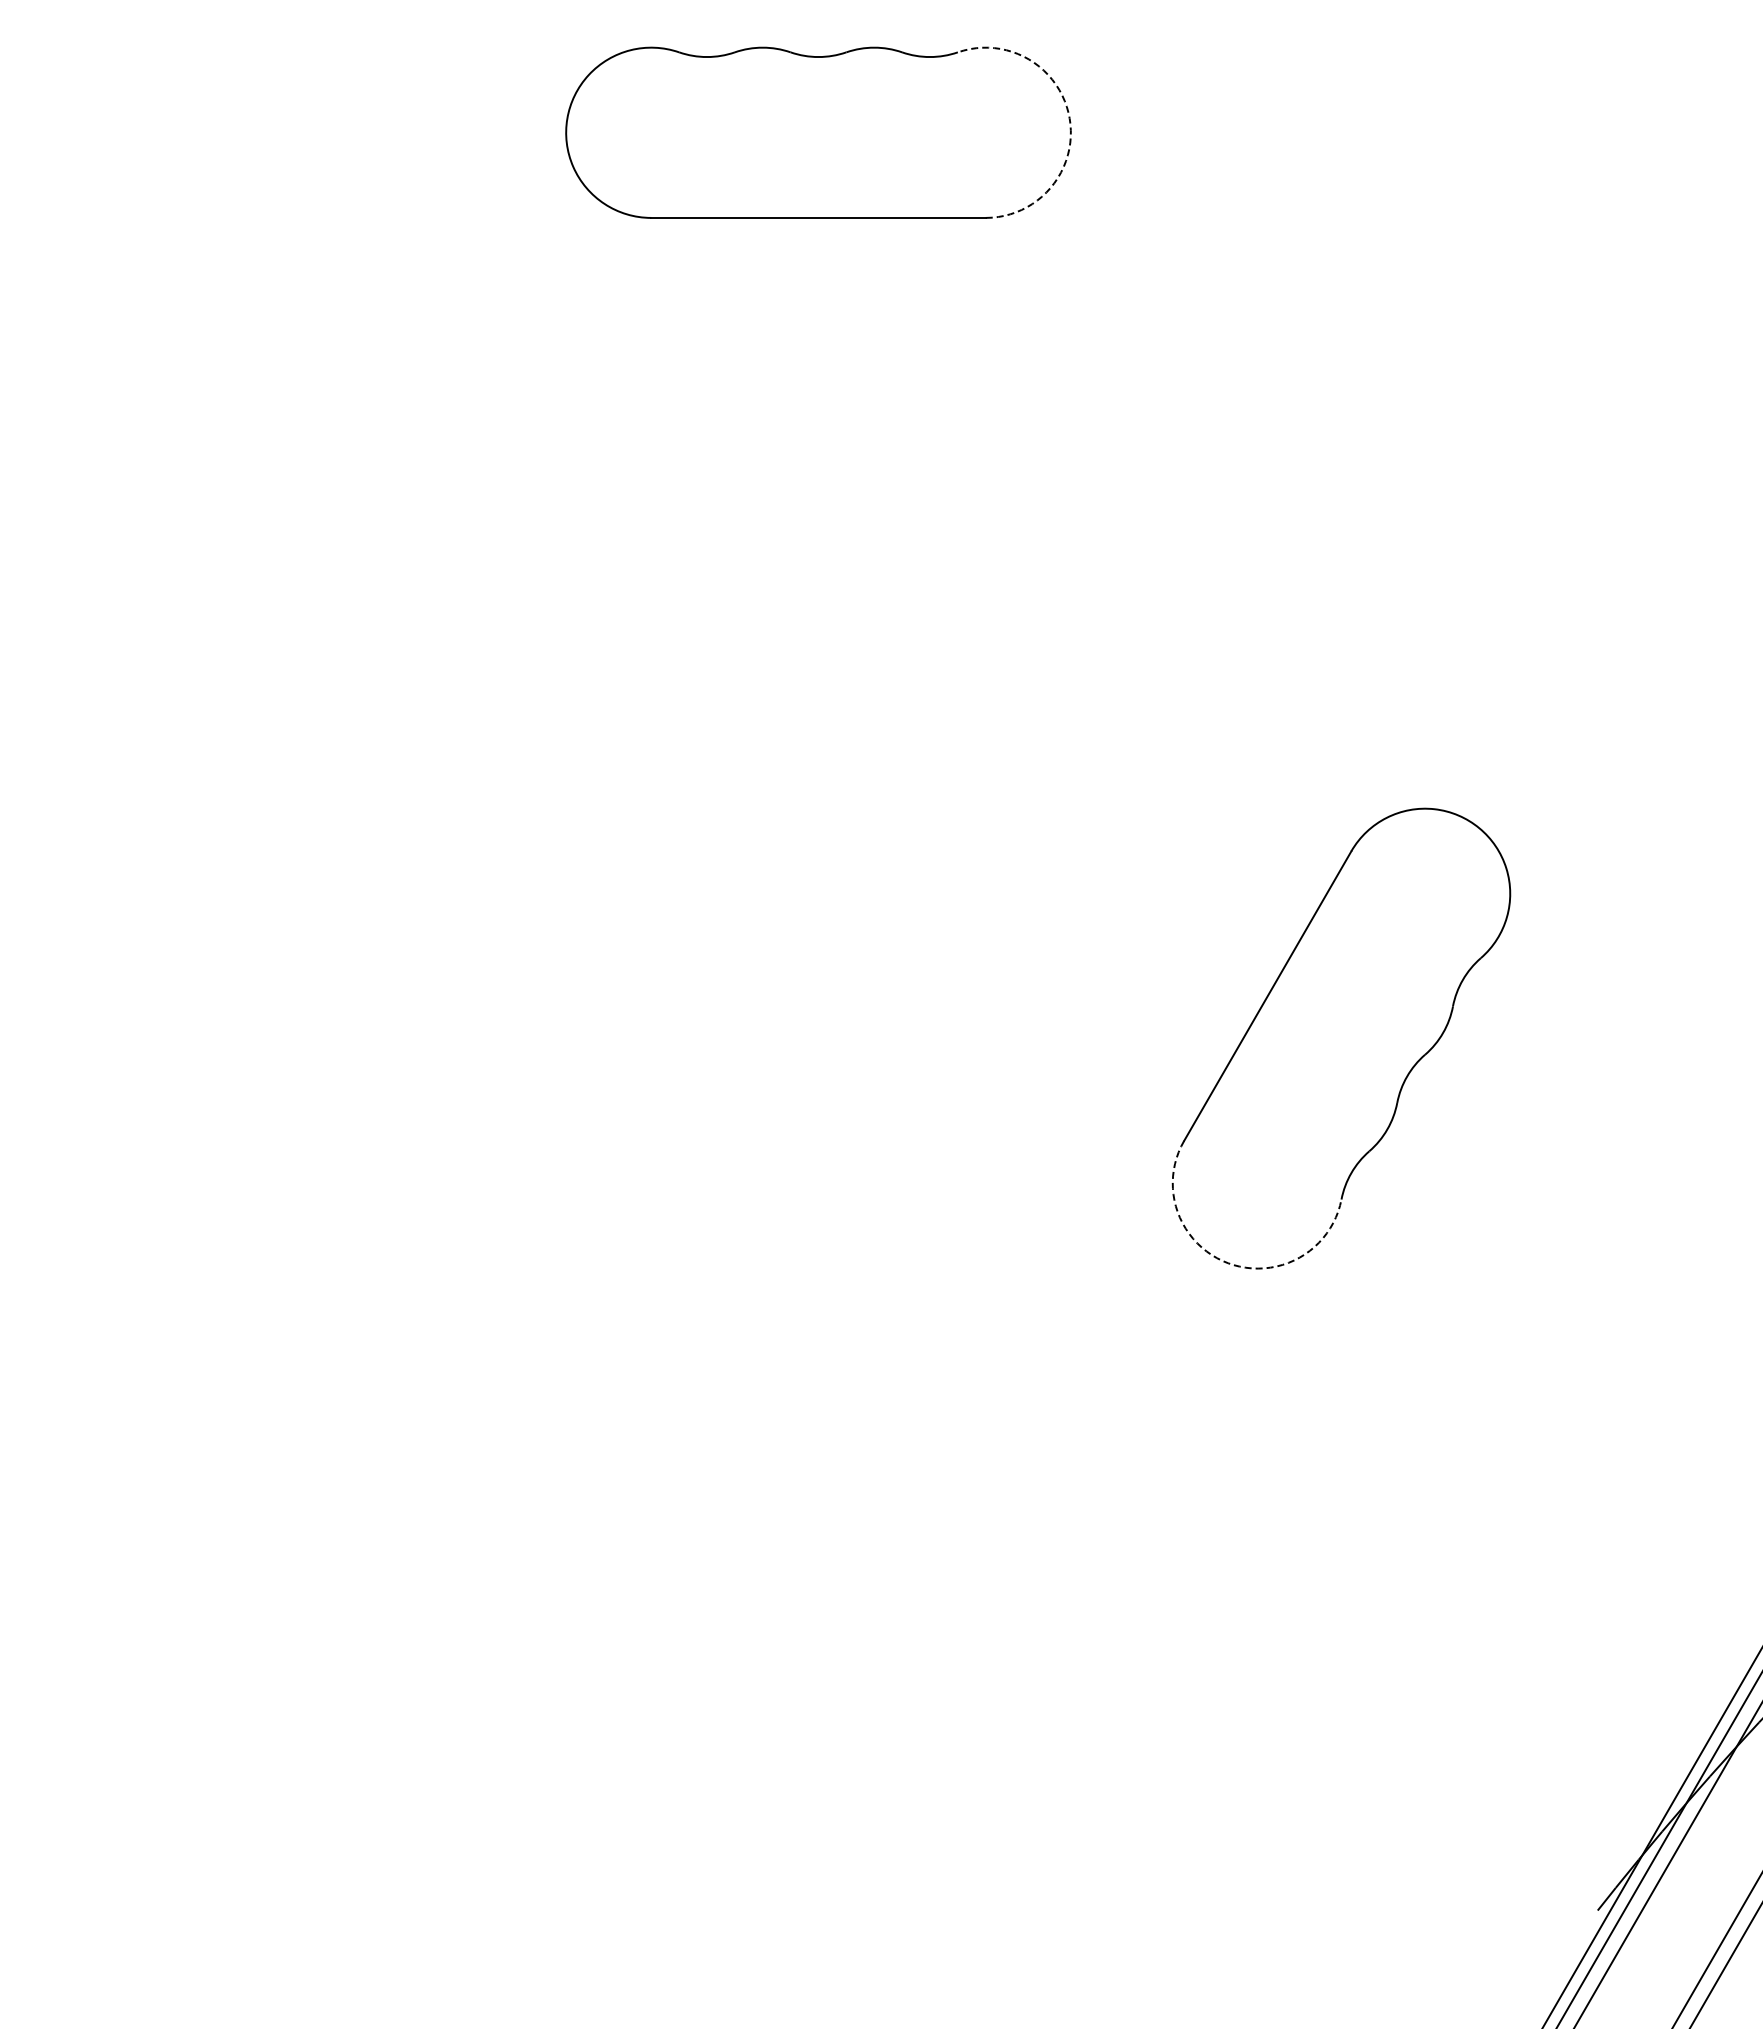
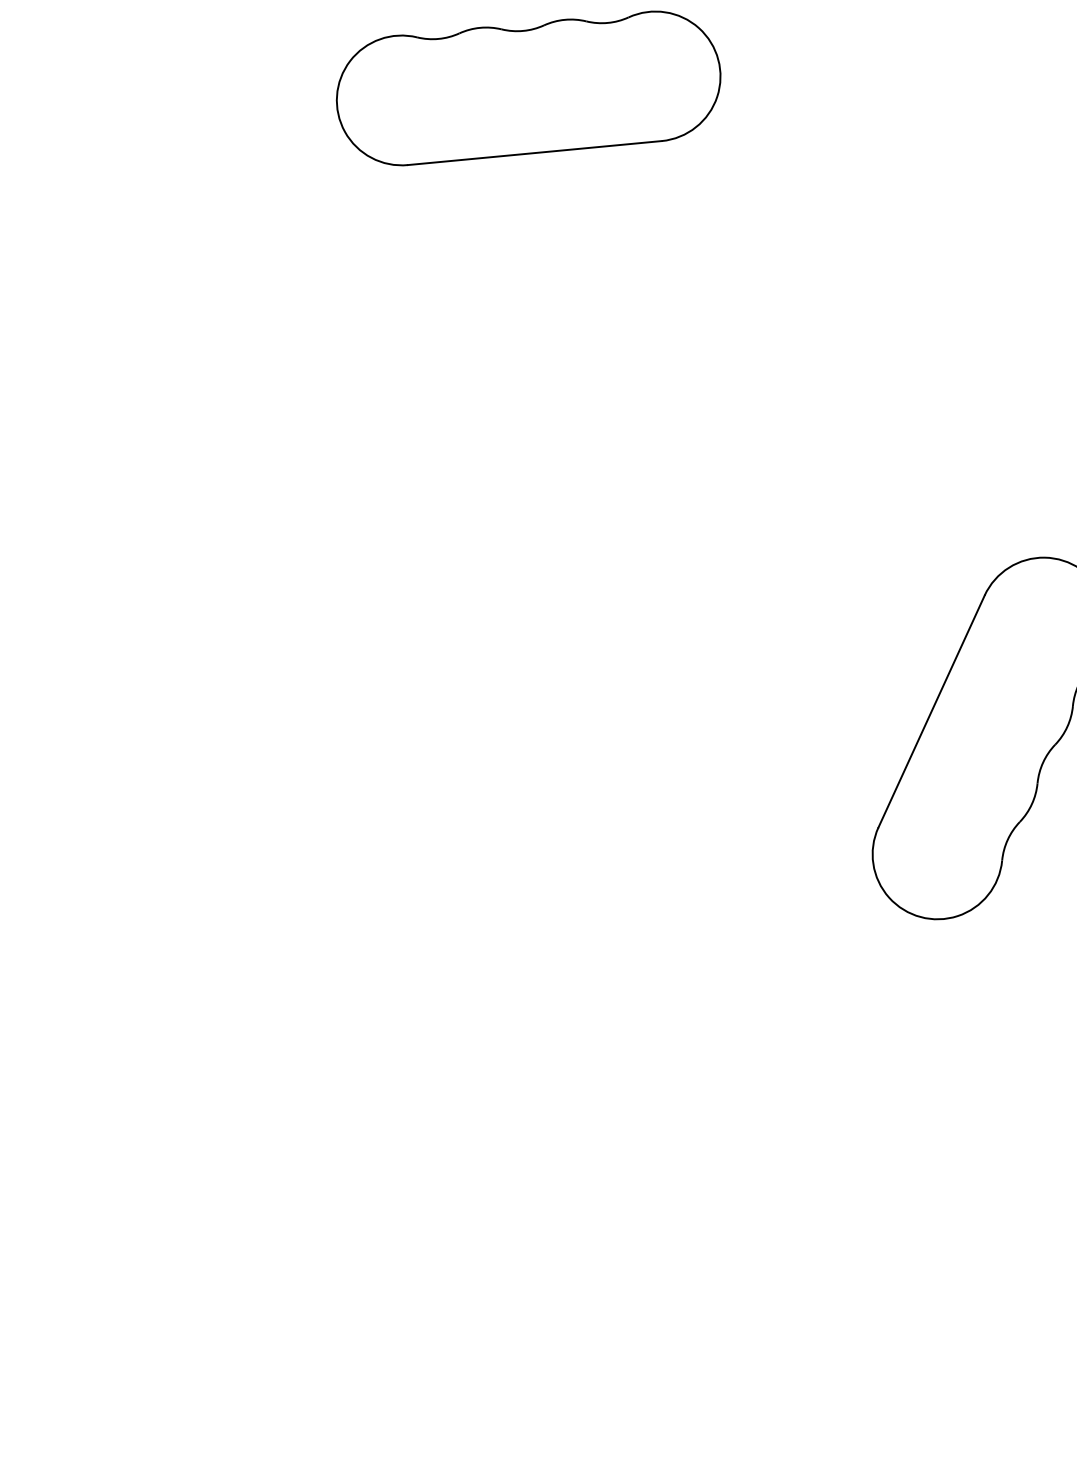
arc: (1069, 118) -> (718, 59), dashed -> solid
arc: (1228, 1263) -> (920, 917), dashed -> solid

